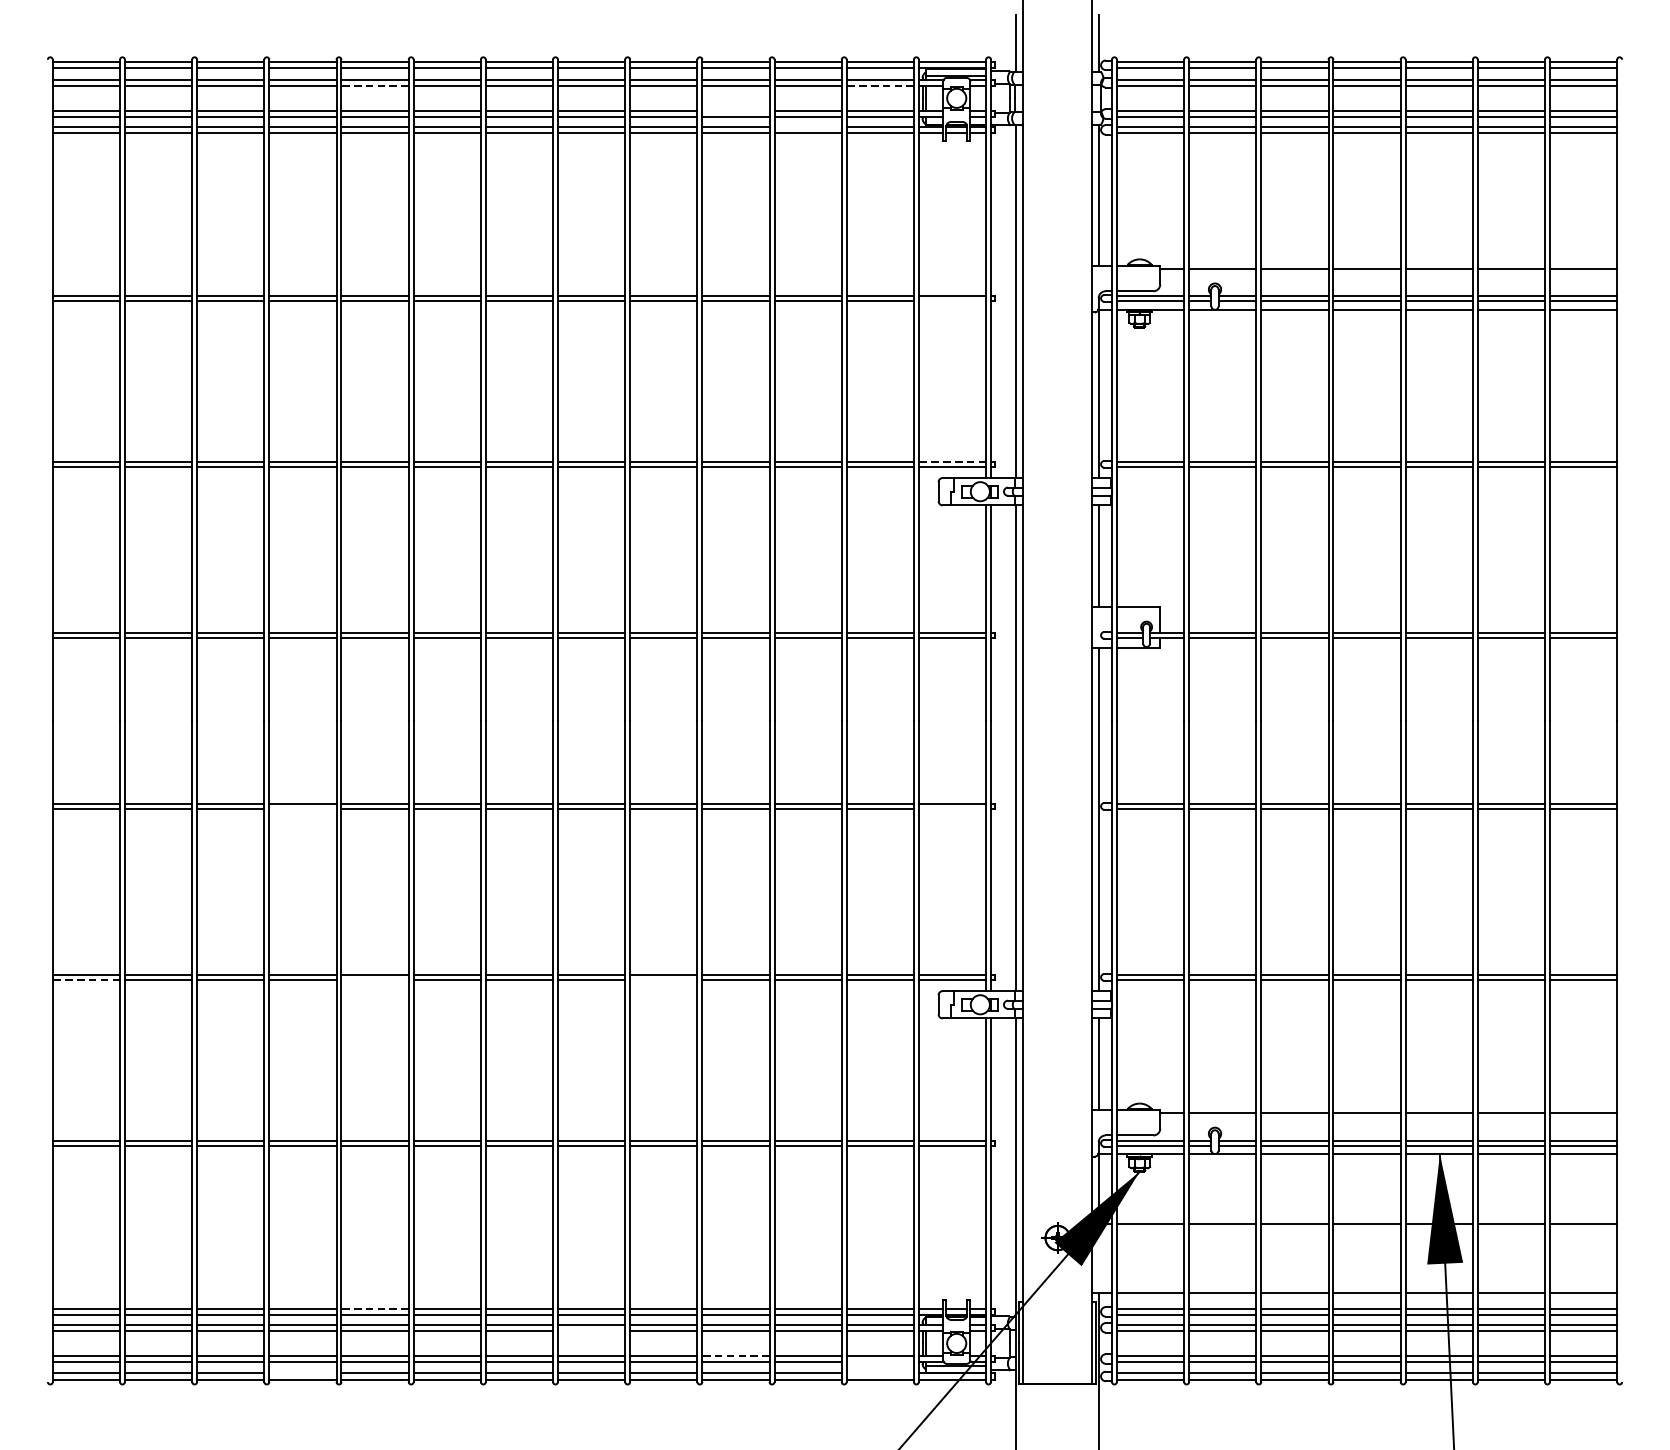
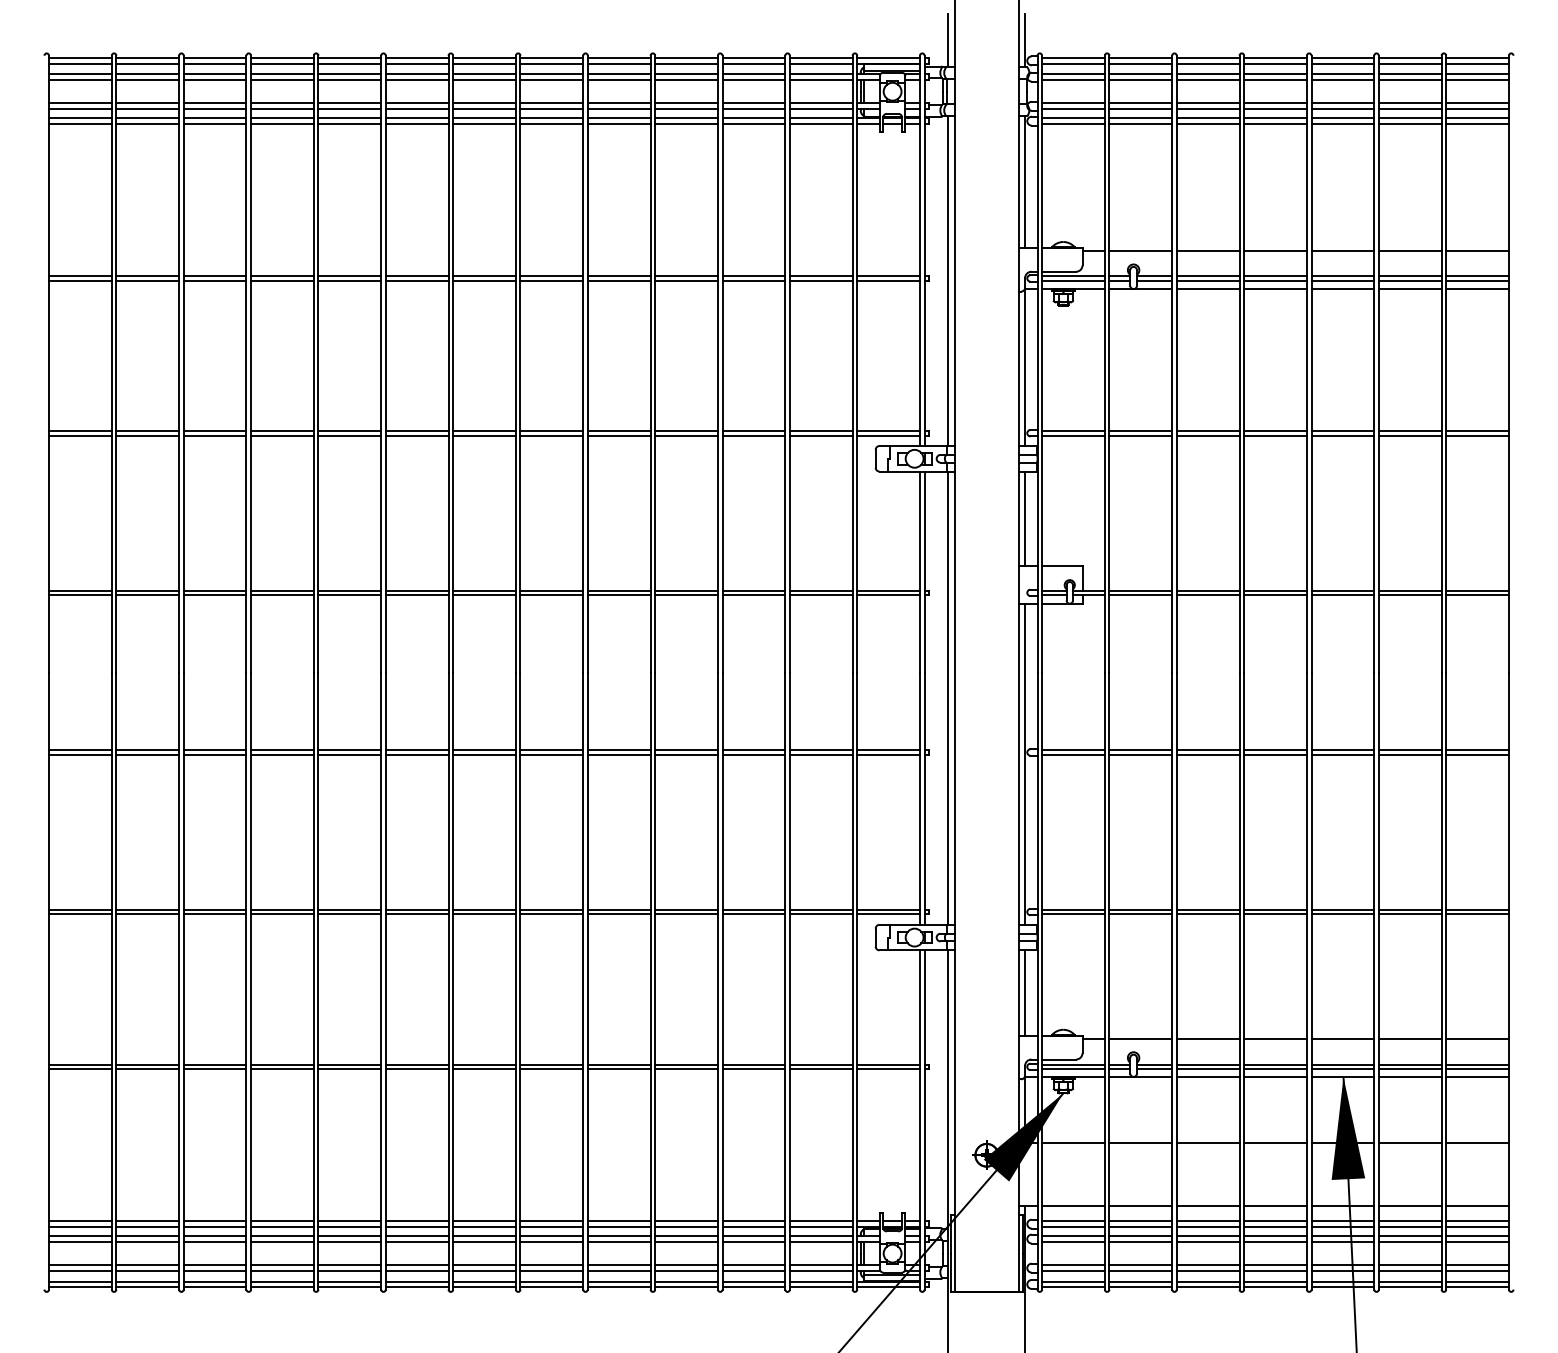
line: (374, 86) -> (349, 80), dashed -> solid
line: (879, 86) -> (820, 80), dashed -> solid
line: (735, 110) -> (686, 103), added
line: (807, 127) -> (753, 118), added
line: (952, 300) -> (888, 280), added
line: (952, 461) -> (888, 430), dashed -> solid
line: (302, 808) -> (282, 754), added
line: (952, 808) -> (888, 754), added
line: (85, 980) -> (79, 914), dashed -> solid
line: (374, 980) -> (349, 914), added
line: (663, 980) -> (618, 914), added
line: (374, 1309) -> (349, 1221), dashed -> solid
line: (591, 1330) -> (551, 1241), added
line: (735, 1356) -> (686, 1265), dashed -> solid
line: (879, 1362) -> (820, 1271), added
line: (302, 1373) -> (282, 1281), added
line: (879, 1373) -> (820, 1281), added

